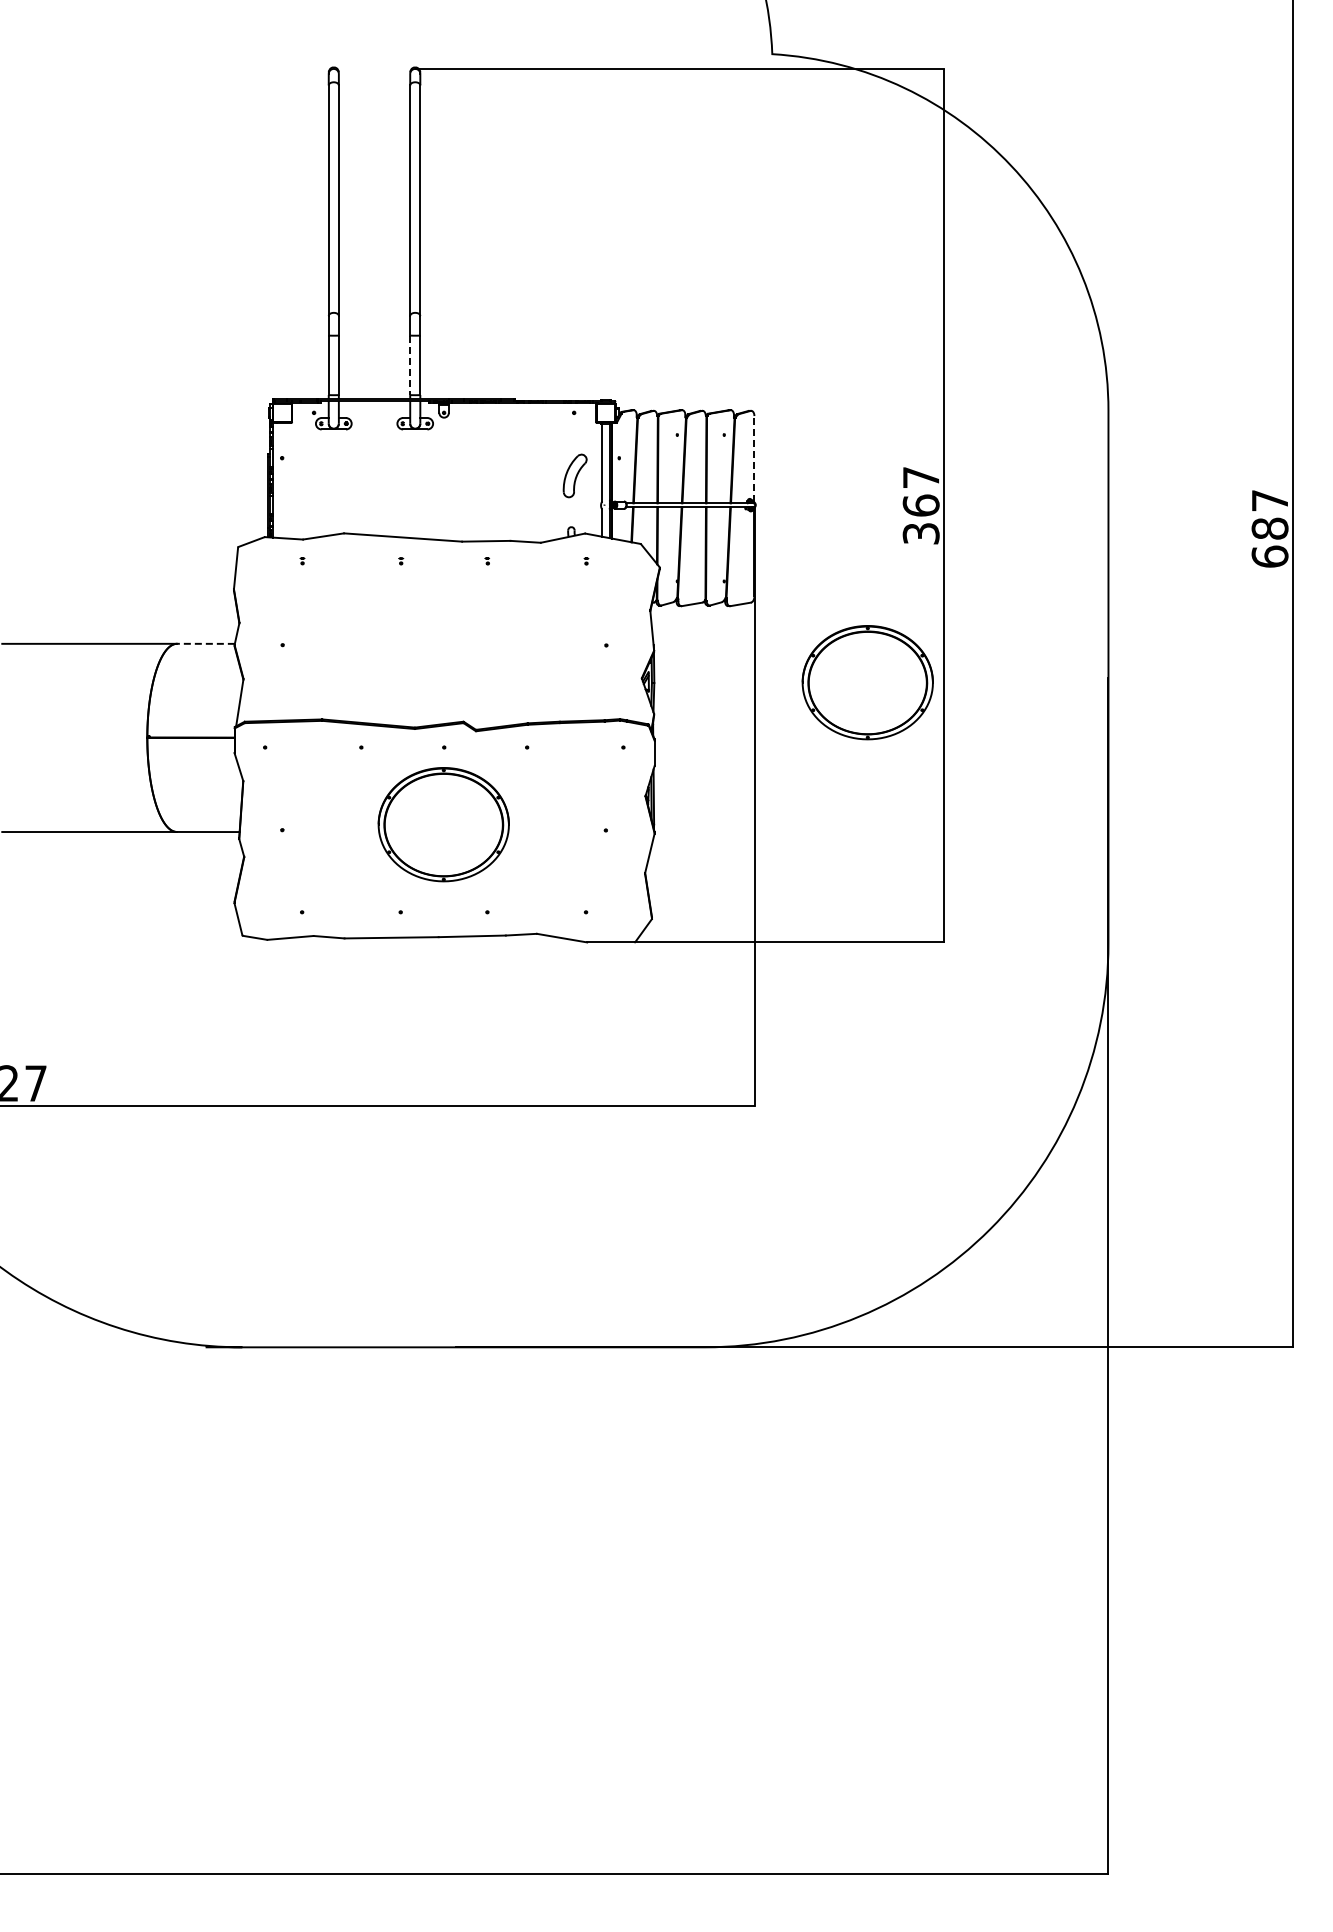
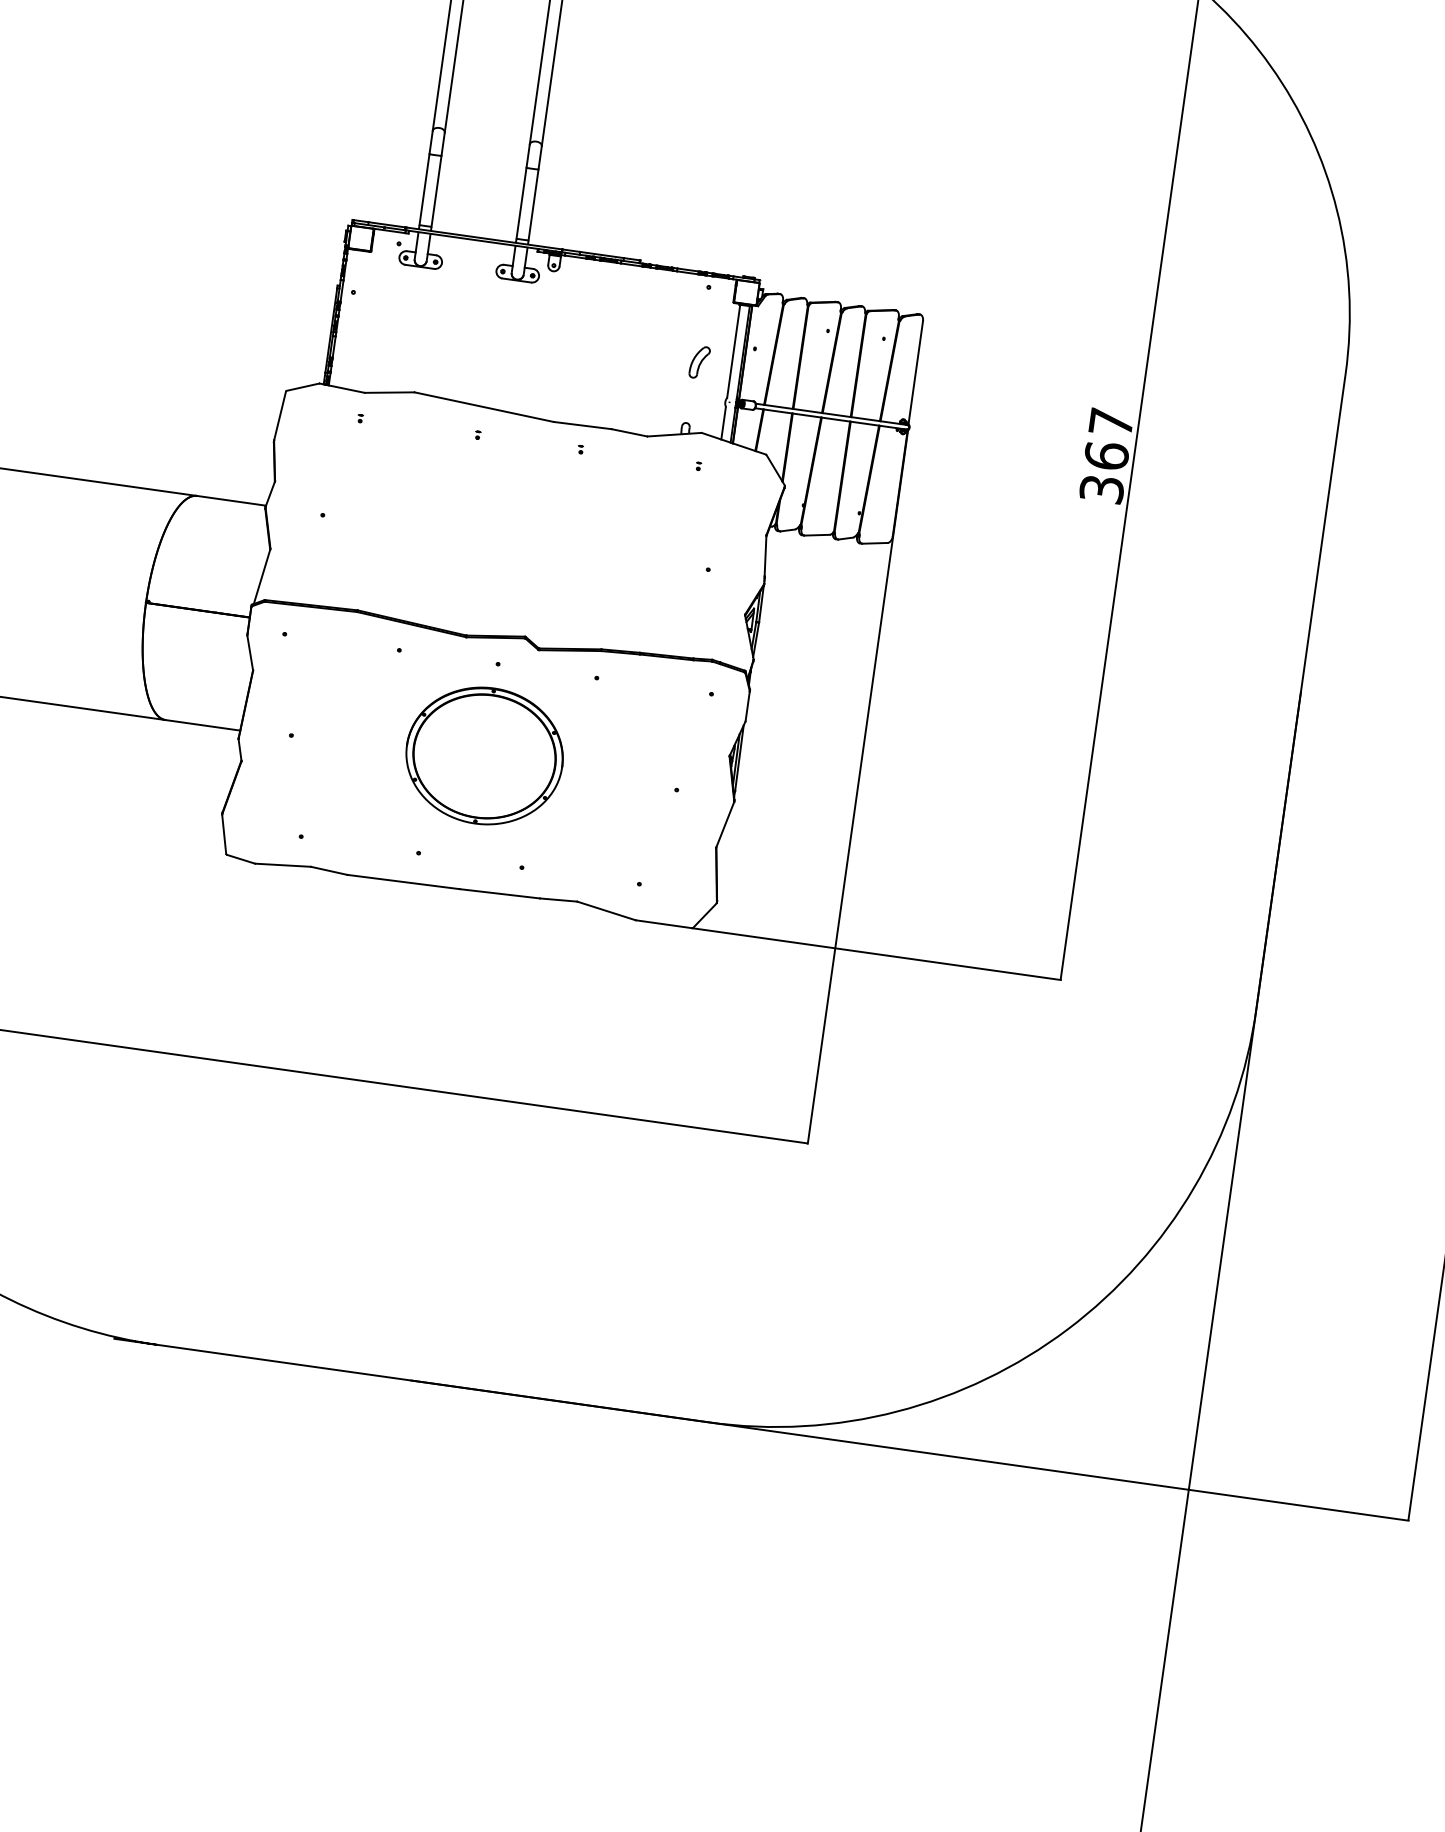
line: (410, 365) -> (521, 203), dashed -> solid
line: (754, 458) -> (916, 371), dashed -> solid
part: (575, 475) -> (699, 362), size x0.62
line: (205, 643) -> (231, 500), dashed -> solid
part: (867, 682) -> (1013, 657), removed

